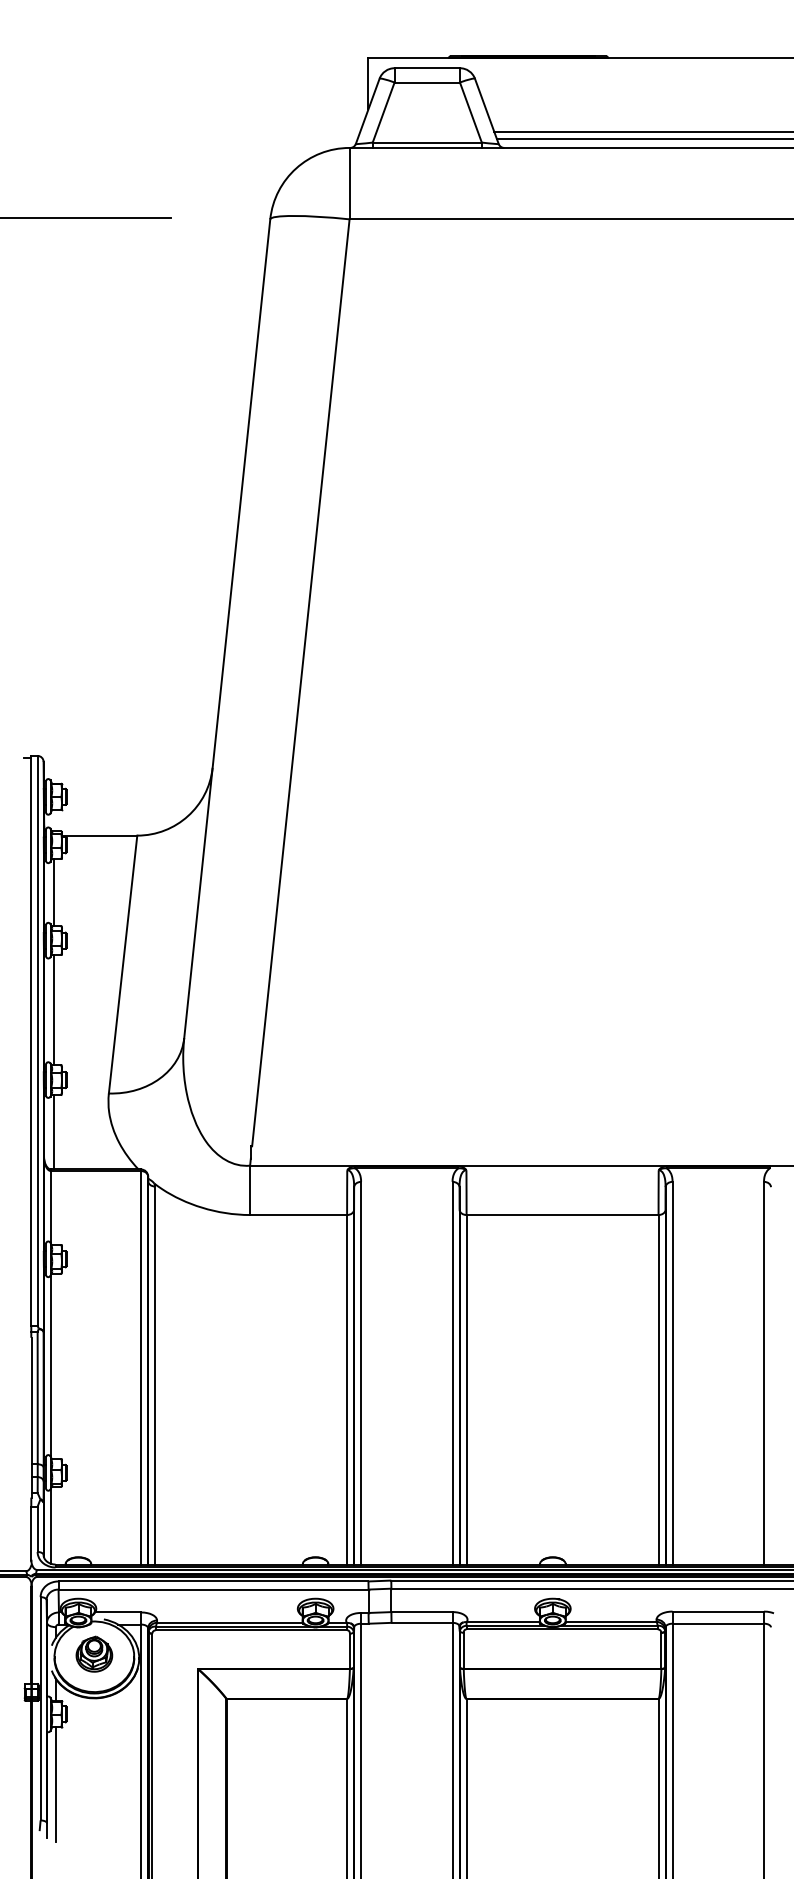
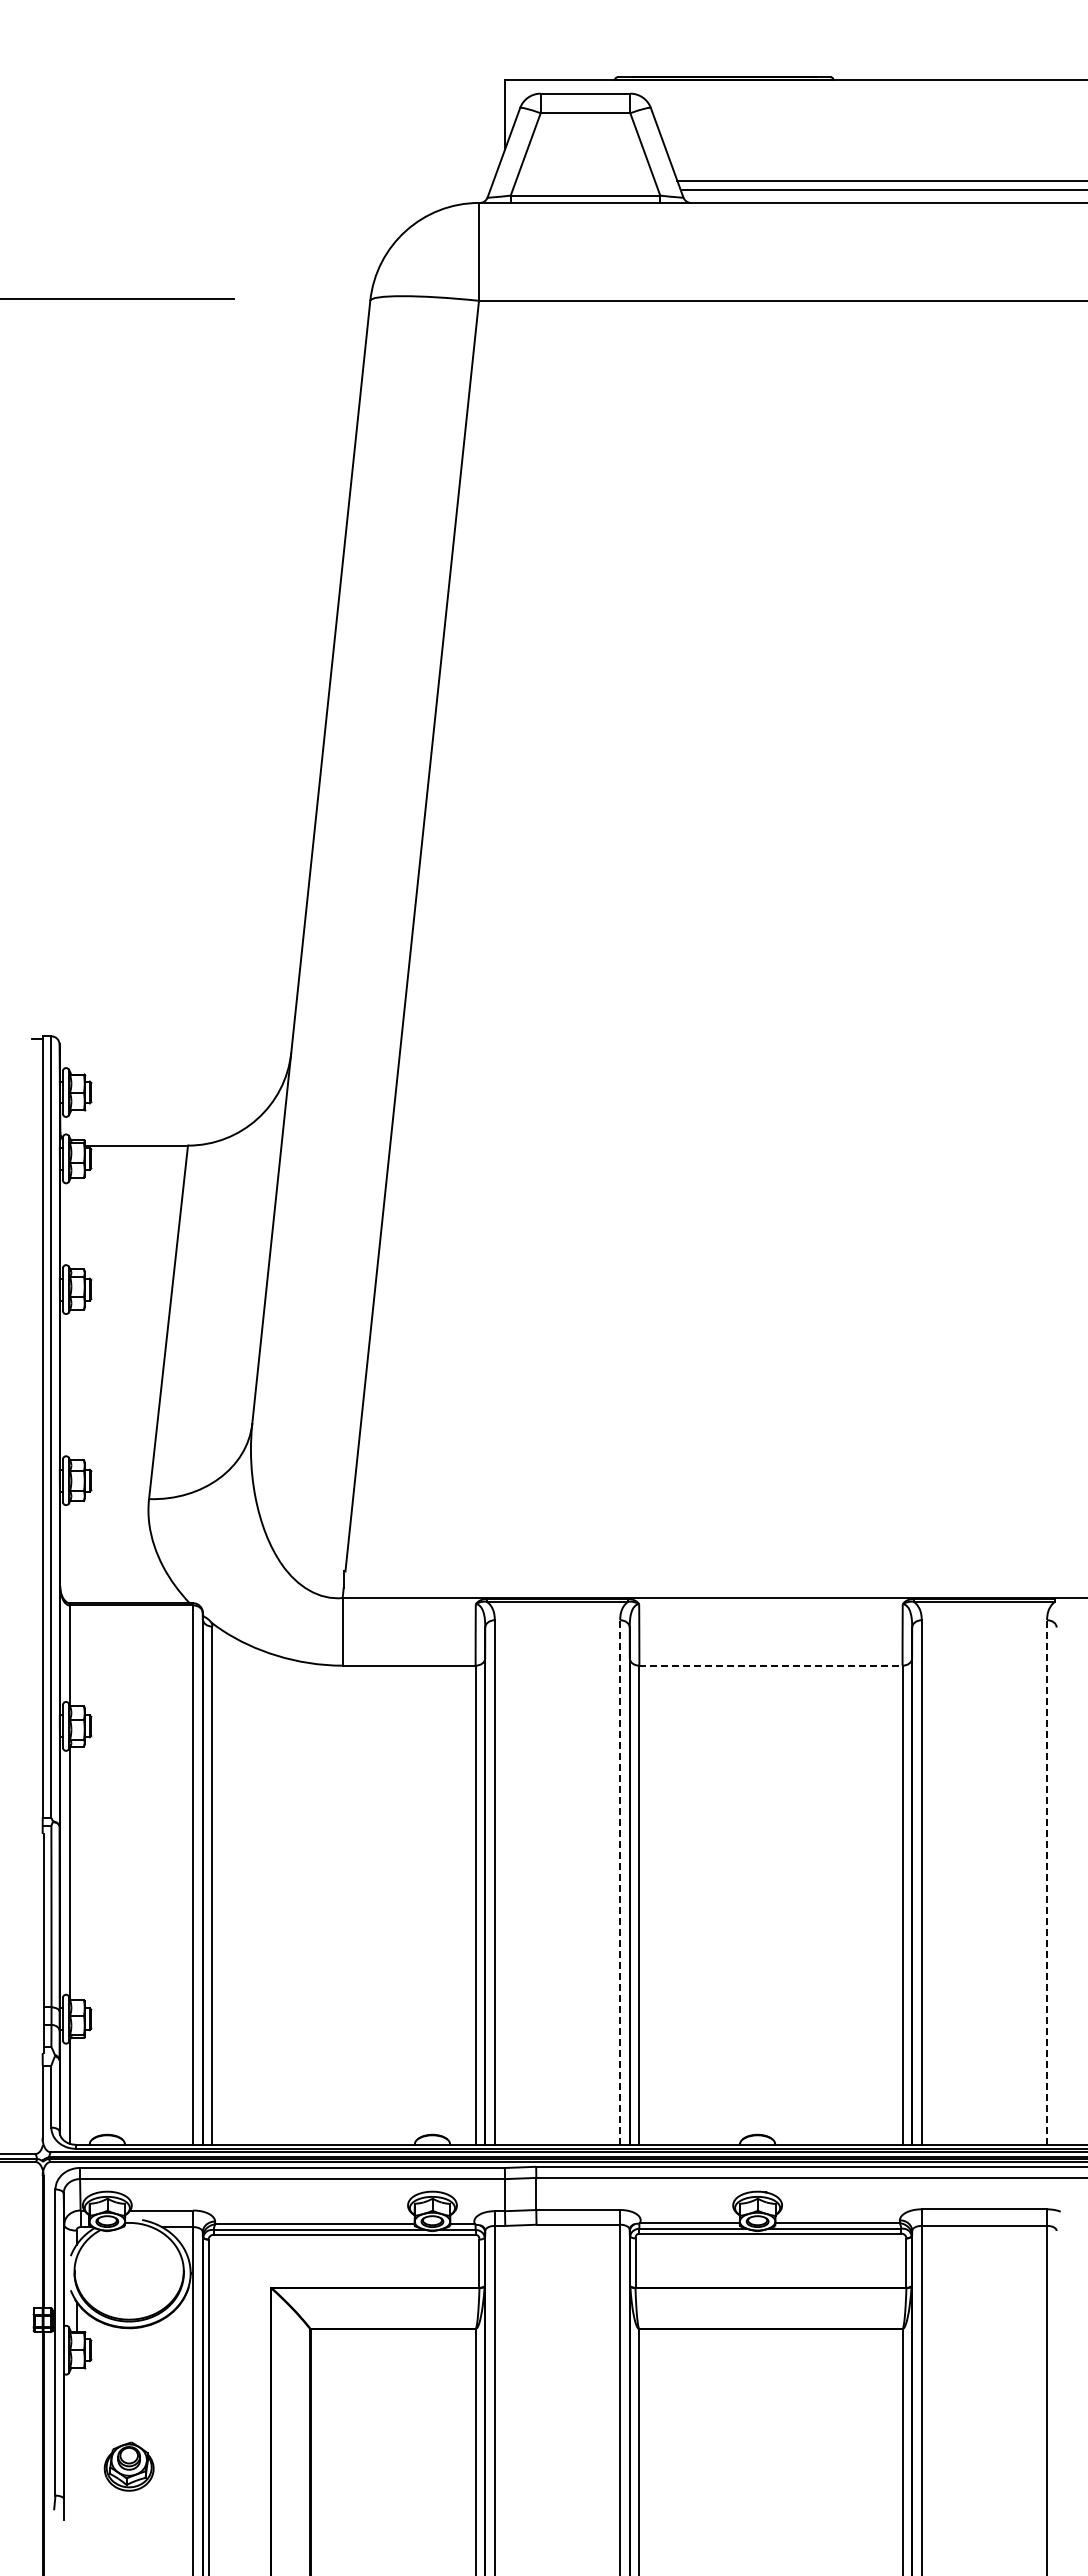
line: (54, 892) -> (74, 1223), removed
line: (54, 1009) -> (74, 1384), removed
line: (54, 1132) -> (74, 1552), removed
line: (562, 1214) -> (770, 1665), solid -> dashed
line: (452, 1373) -> (620, 1882), solid -> dashed
line: (764, 1373) -> (1047, 1882), solid -> dashed
part: (93, 1654) -> (128, 2466), moved
line: (55, 1784) -> (76, 2446), removed

